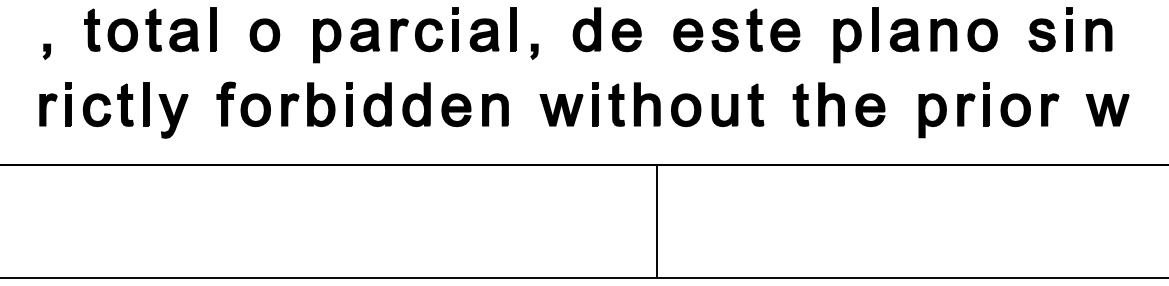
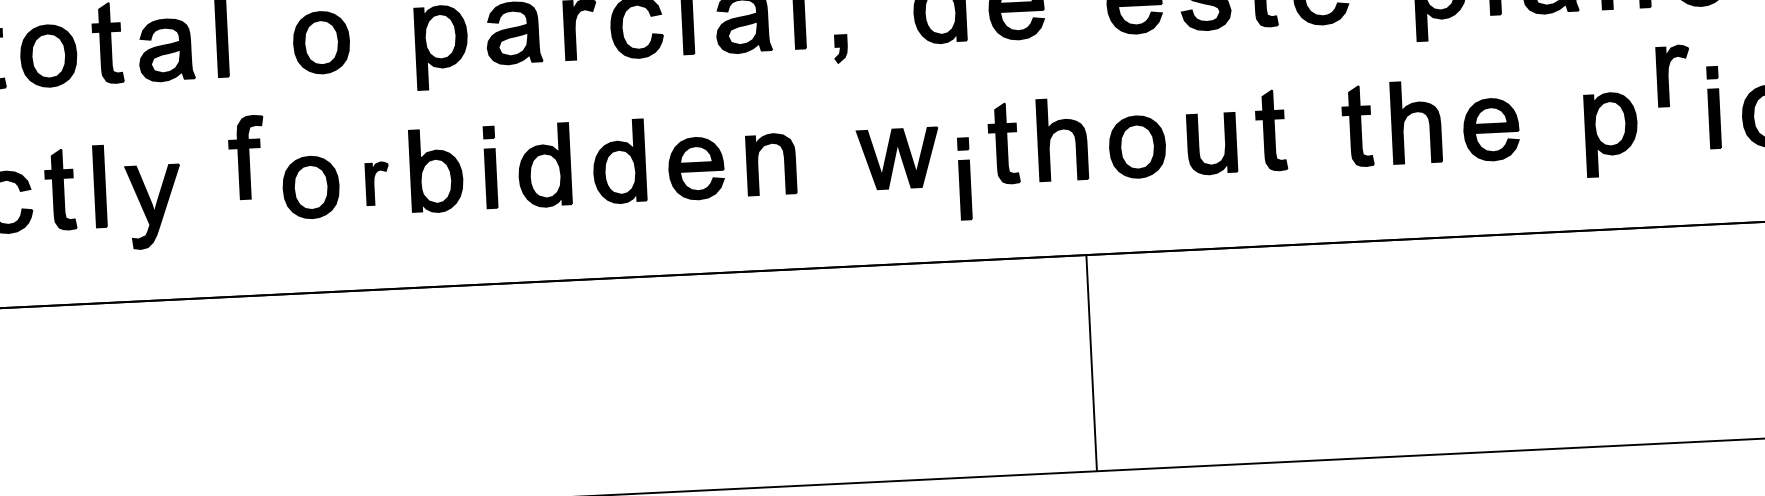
part: (226, 103) -> (247, 156), moved
part: (595, 104) -> (964, 179), moved
part: (290, 109) -> (377, 182), size x0.7
part: (966, 109) -> (1673, 75), moved

